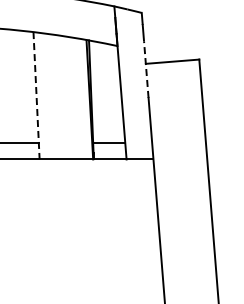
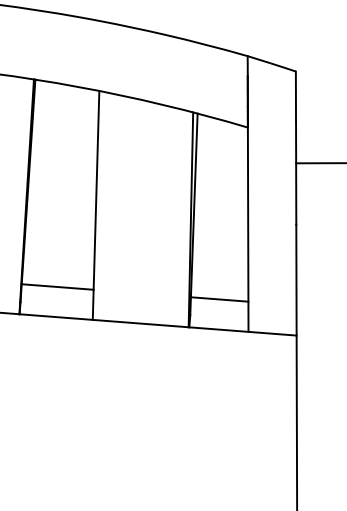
line: (146, 69) -> (296, 173), dashed -> solid
line: (36, 95) -> (95, 204), dashed -> solid

